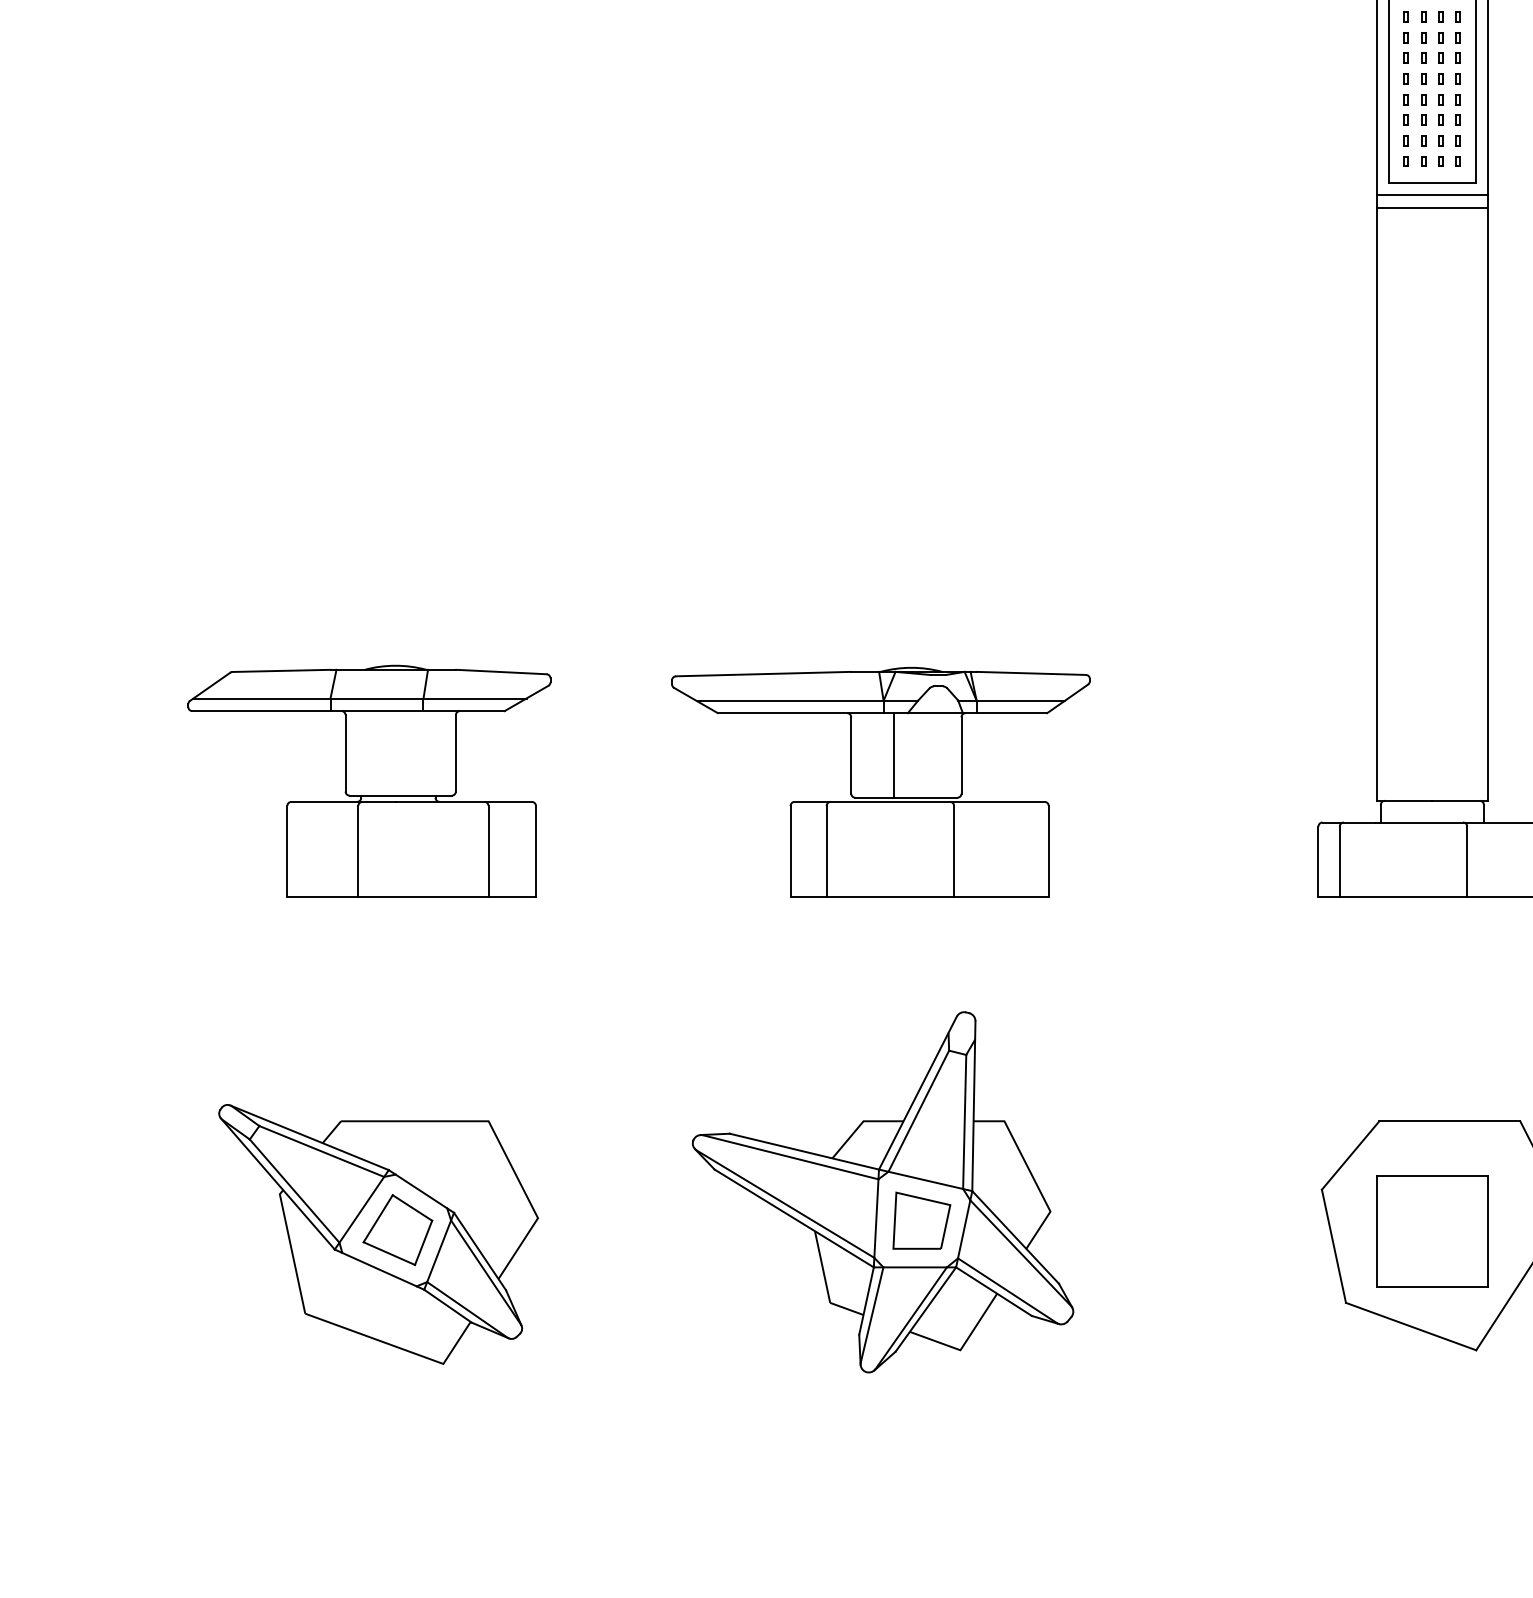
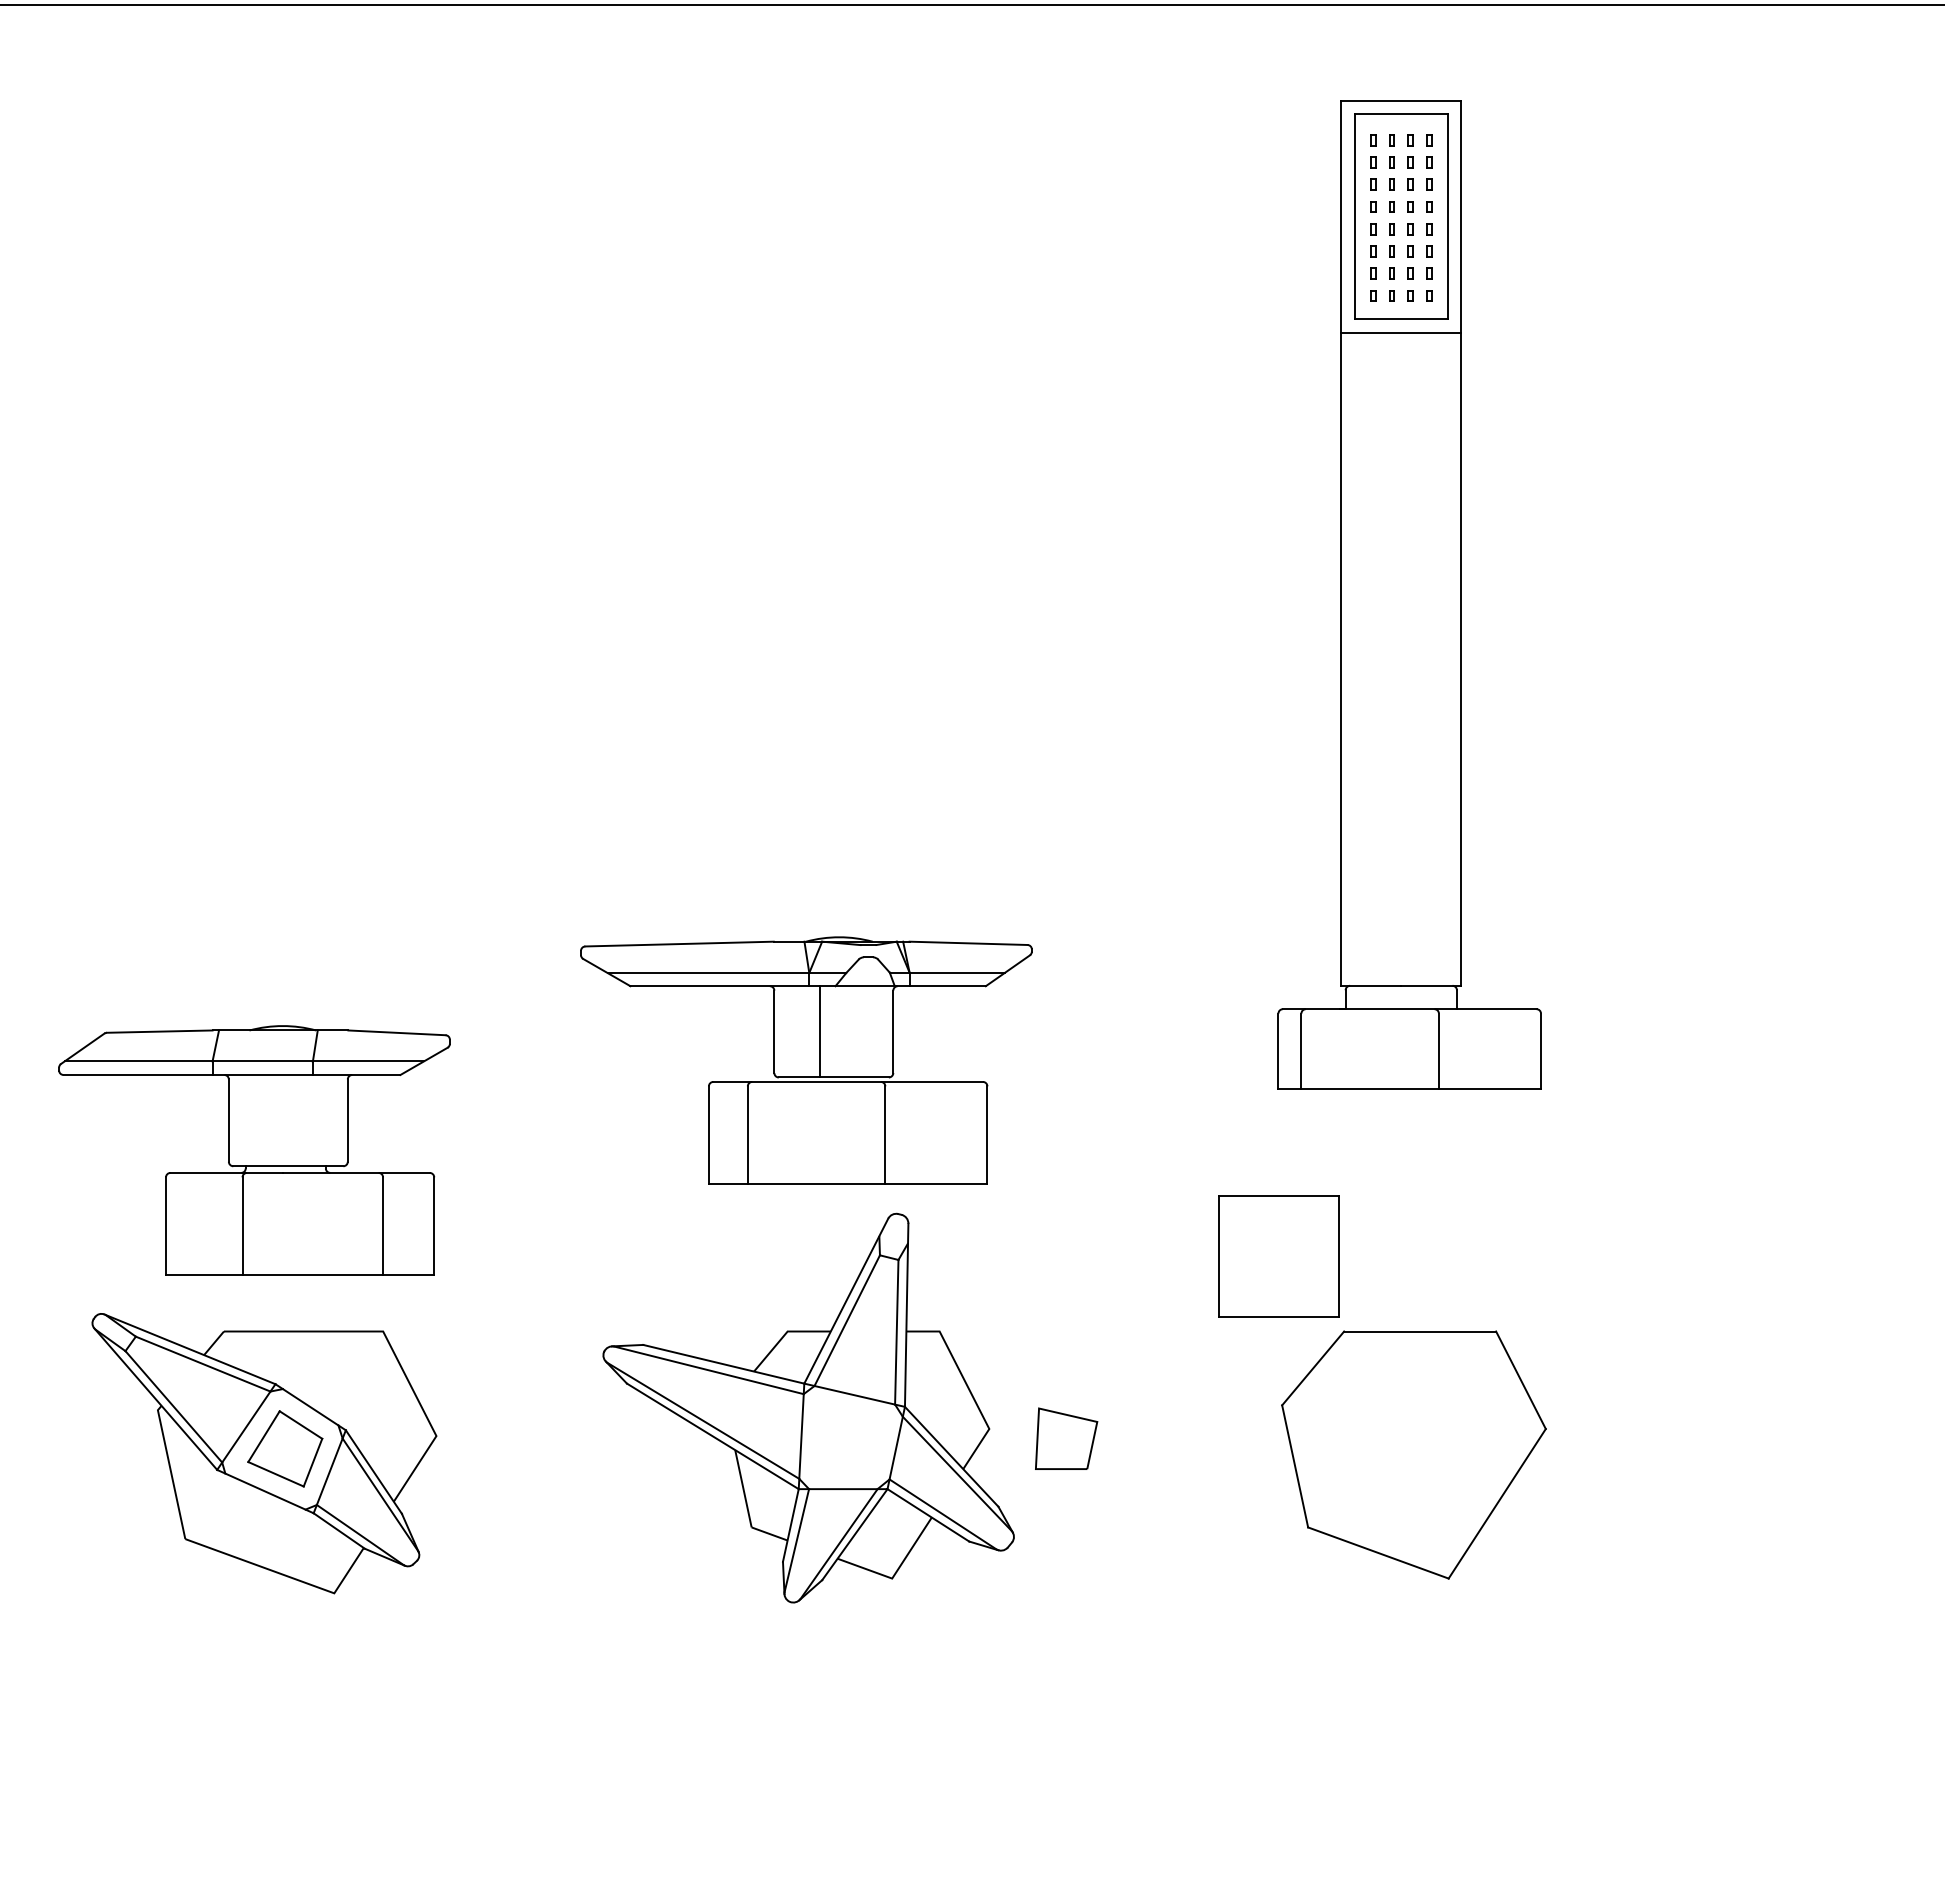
line: (1432, 207) -> (1401, 345), removed
part: (369, 781) -> (254, 1150), moved
part: (881, 782) -> (806, 1060), moved
part: (921, 1220) -> (1066, 1438), moved
part: (1431, 1231) -> (1278, 1256), moved

